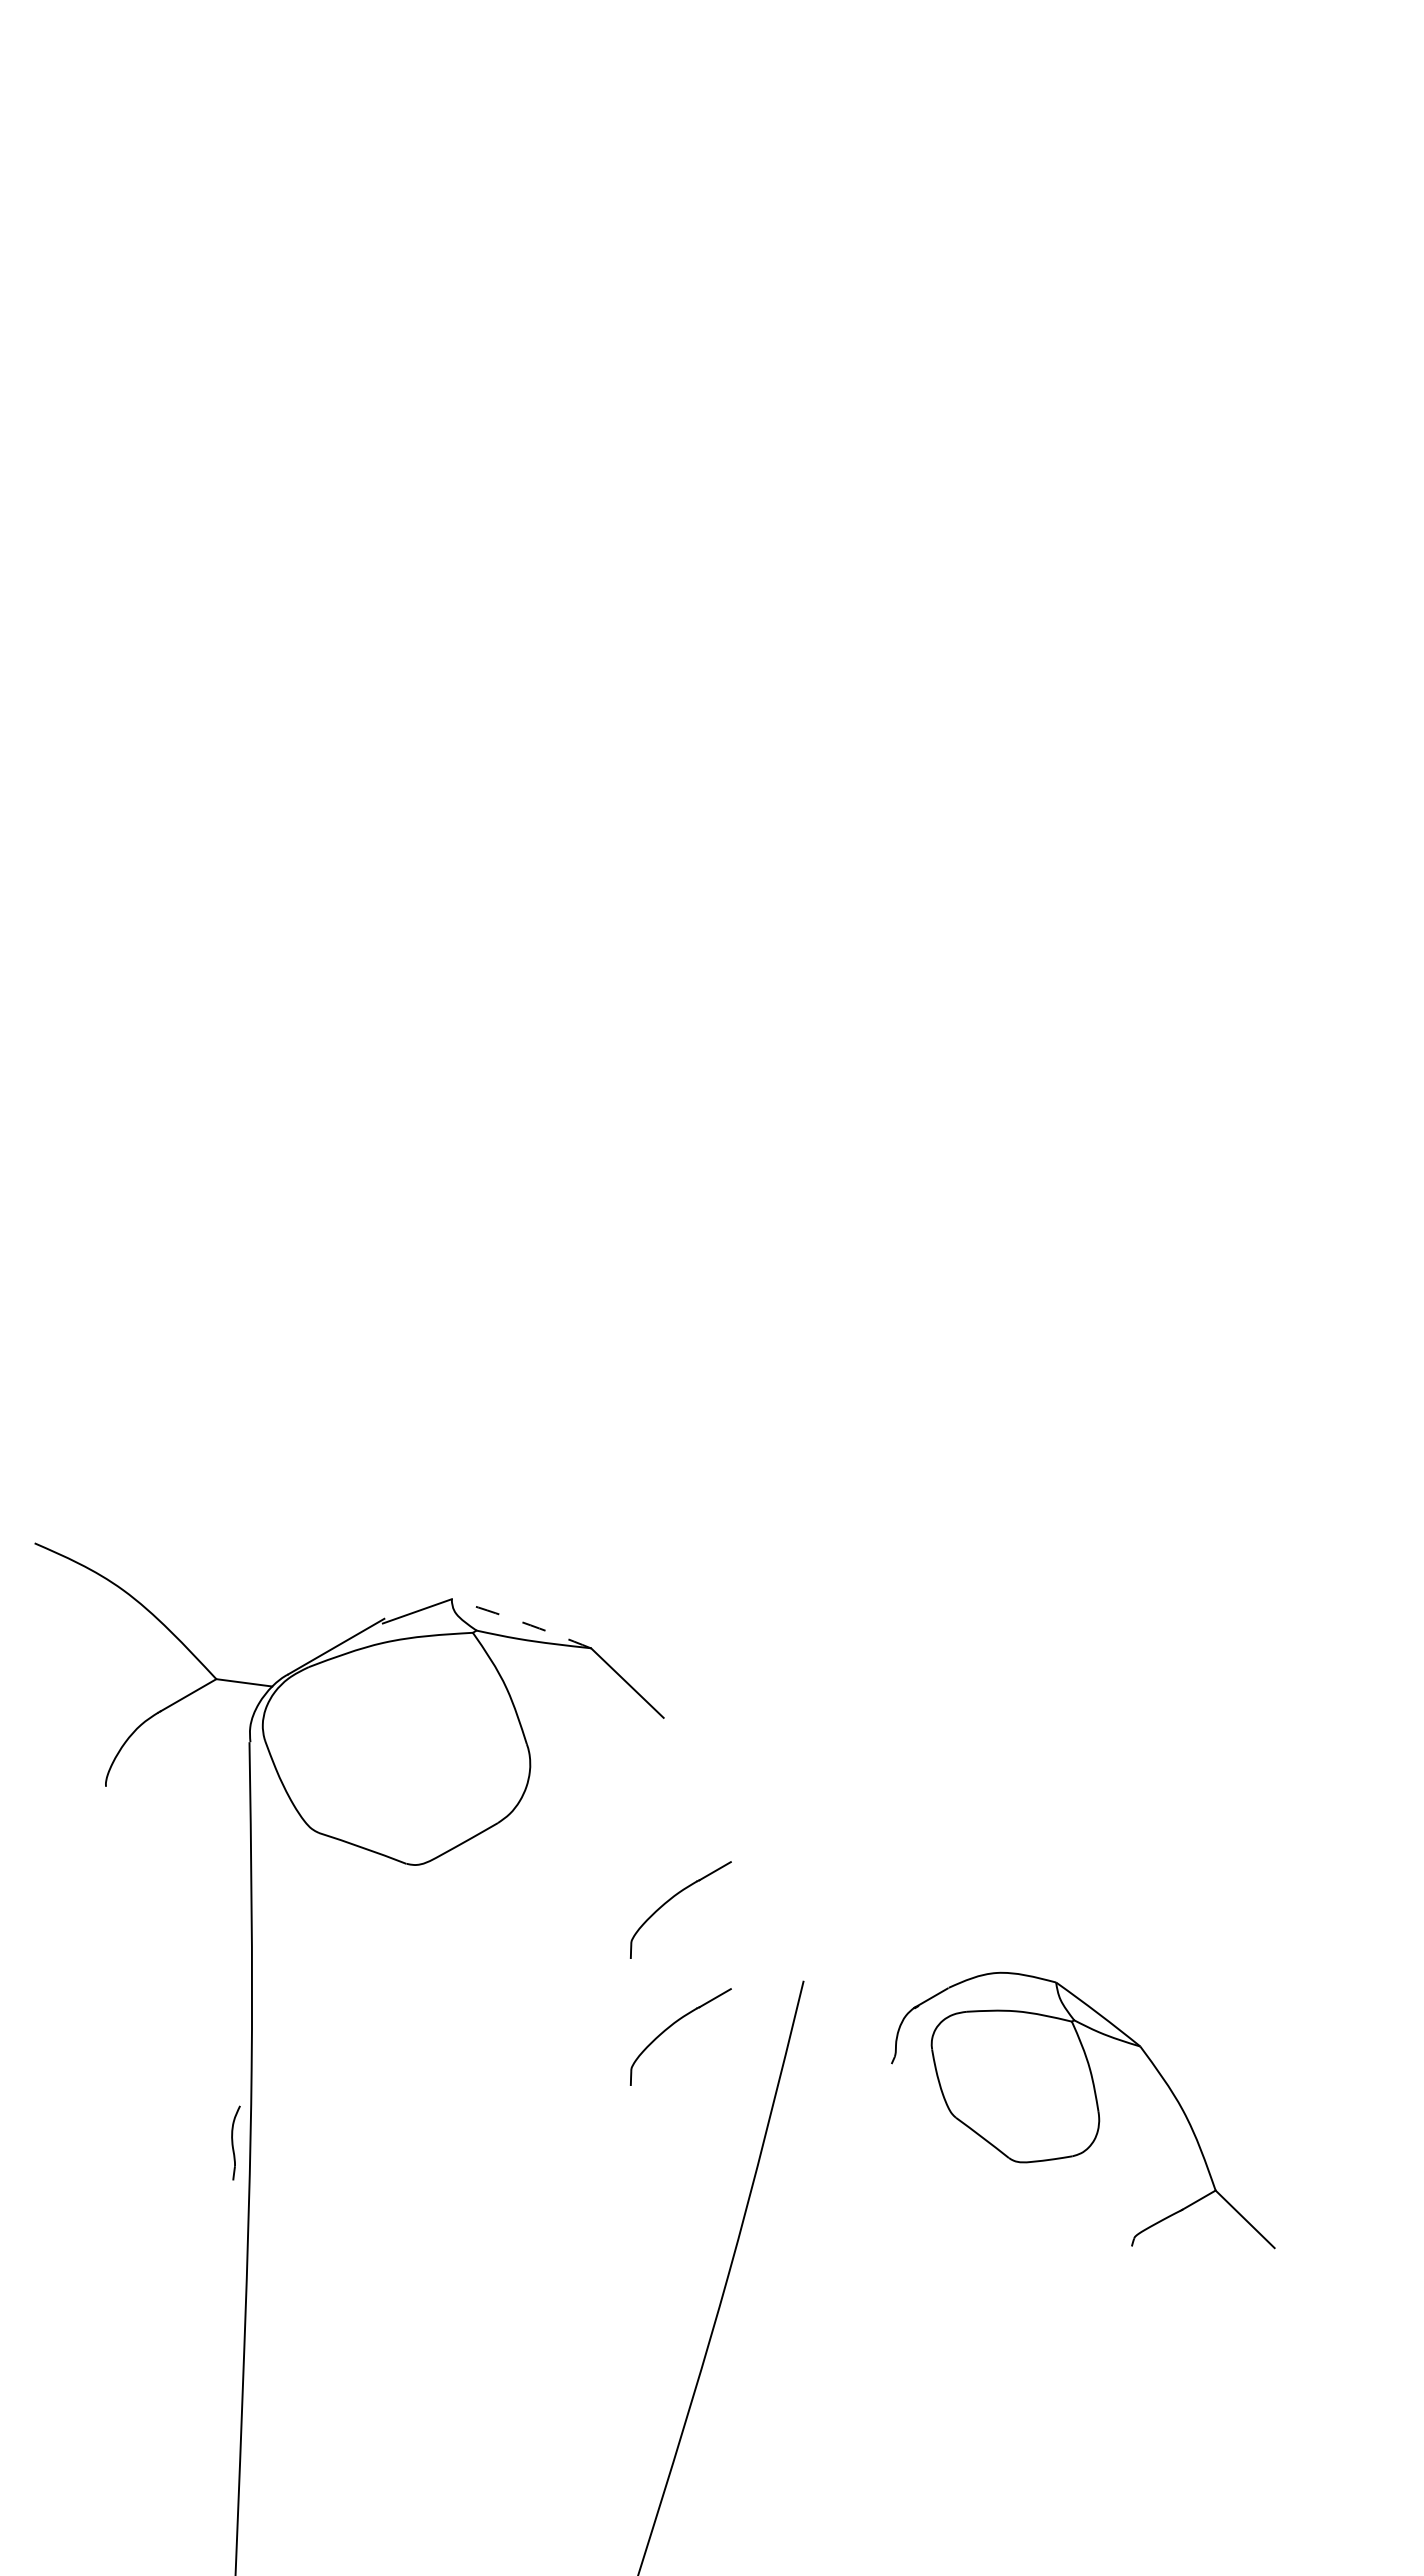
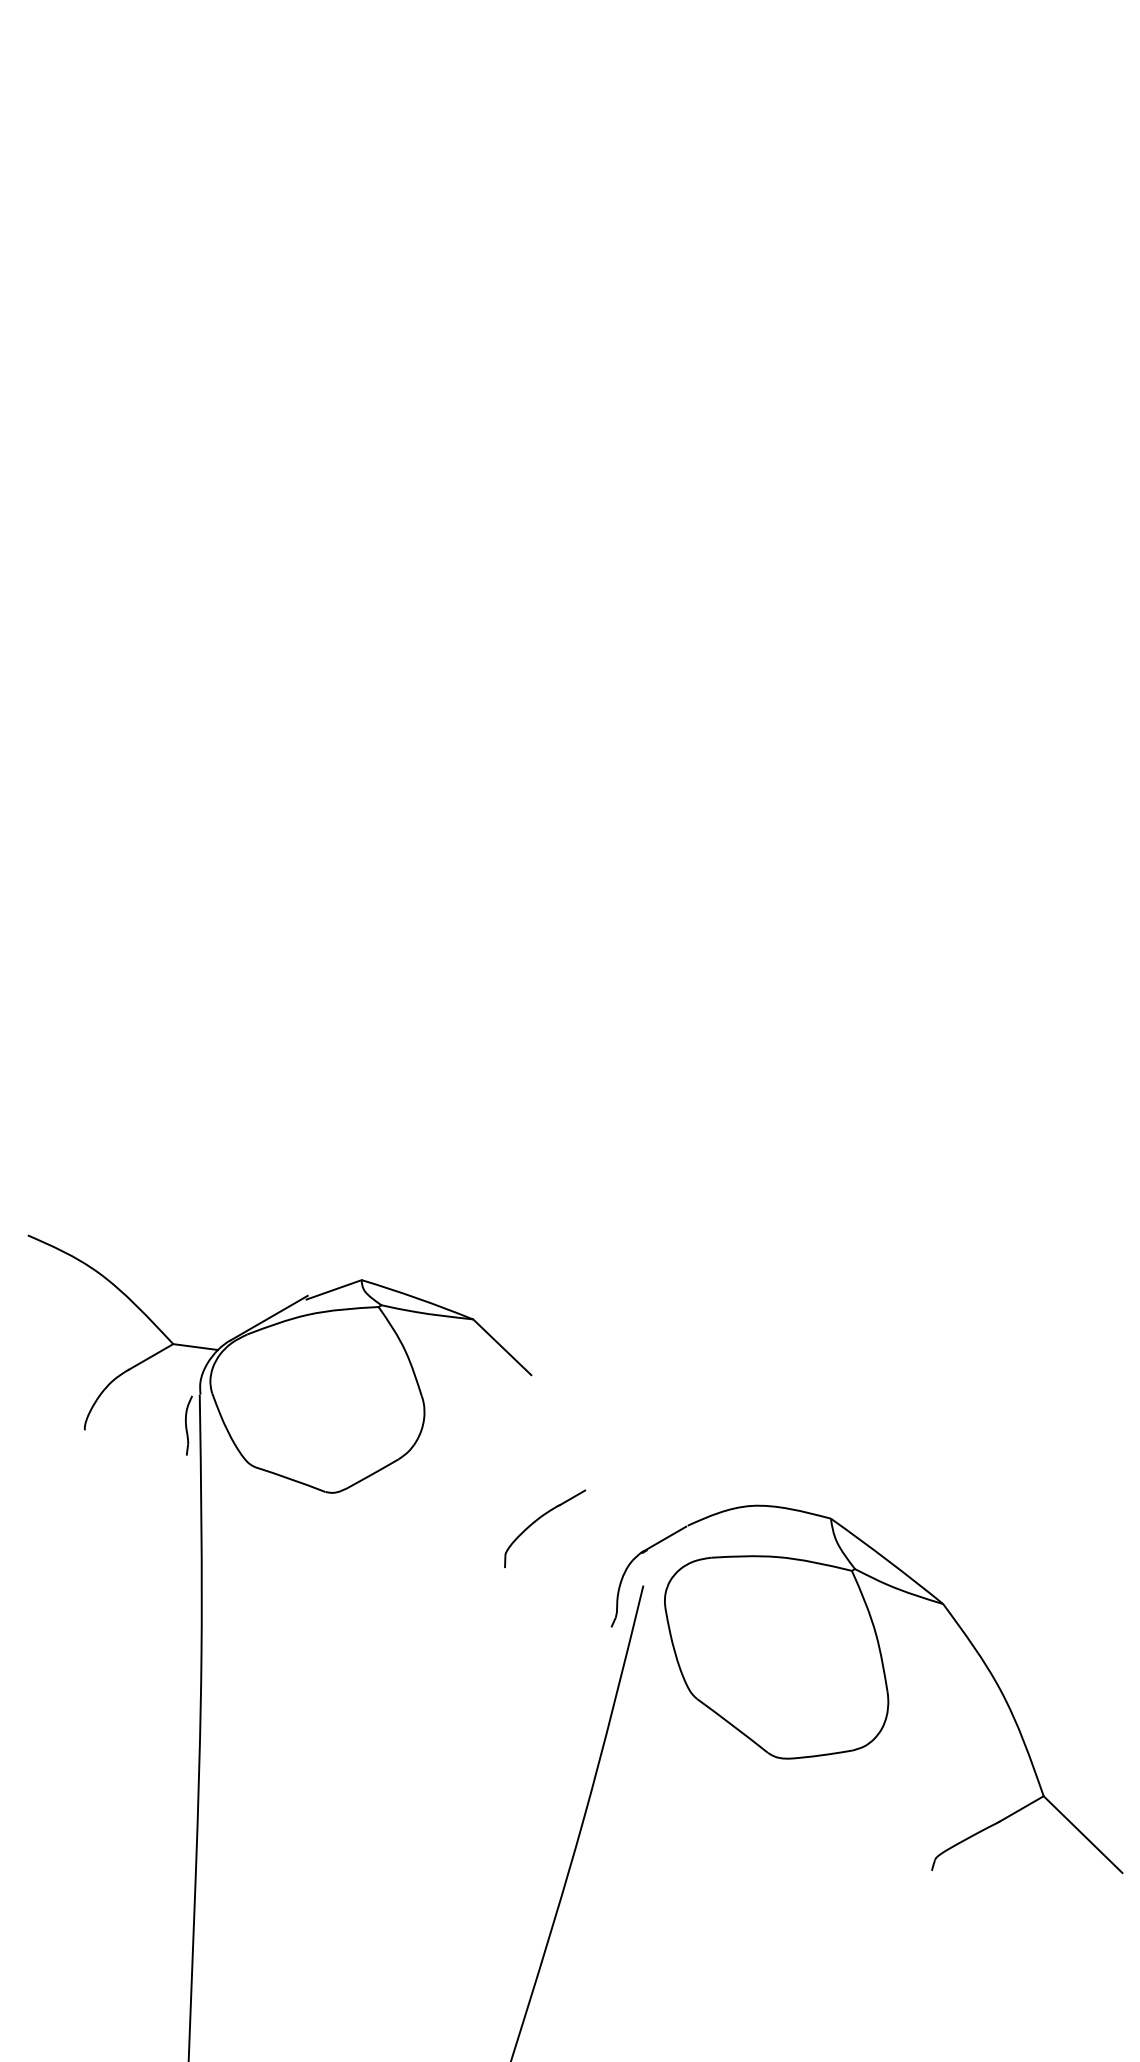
arc: (522, 1622) -> (418, 1298), dashed -> solid
part: (674, 2024) -> (539, 1620), removed
part: (1083, 2110) -> (867, 1689), size x1.67
part: (235, 2142) -> (188, 1425), moved

